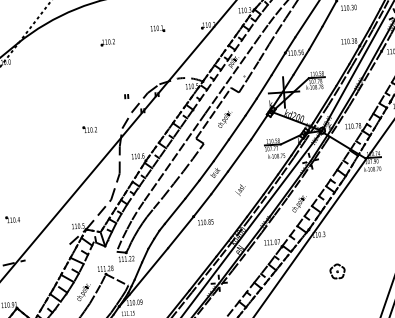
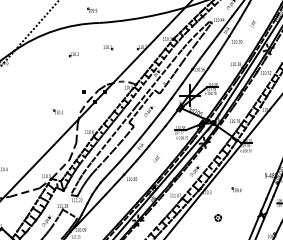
part: (362, 227) -> (236, 189), added
line: (47, 252) -> (24, 192), added
part: (338, 270) -> (218, 217), size x0.62

